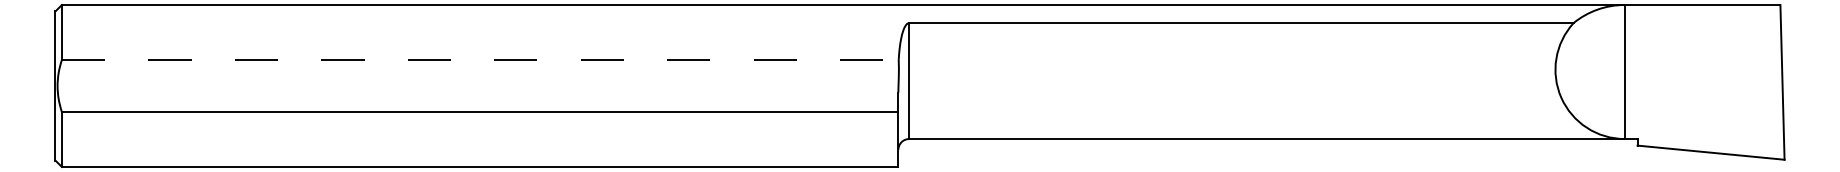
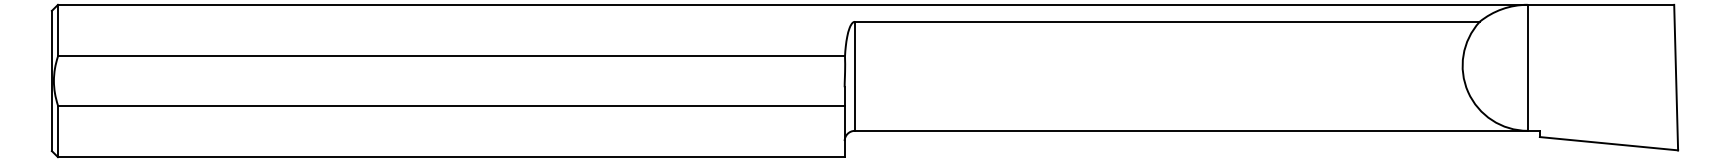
line: (480, 59) -> (451, 56), dashed -> solid

